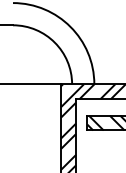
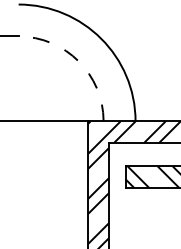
arc: (54, 42) -> (78, 61), solid -> dashed

